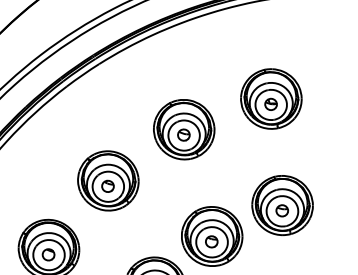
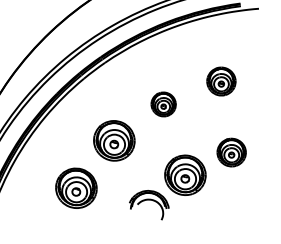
part: (271, 98) -> (221, 81), size x0.7
part: (183, 129) -> (163, 104), size x0.6
part: (282, 205) -> (231, 152), size x0.7

